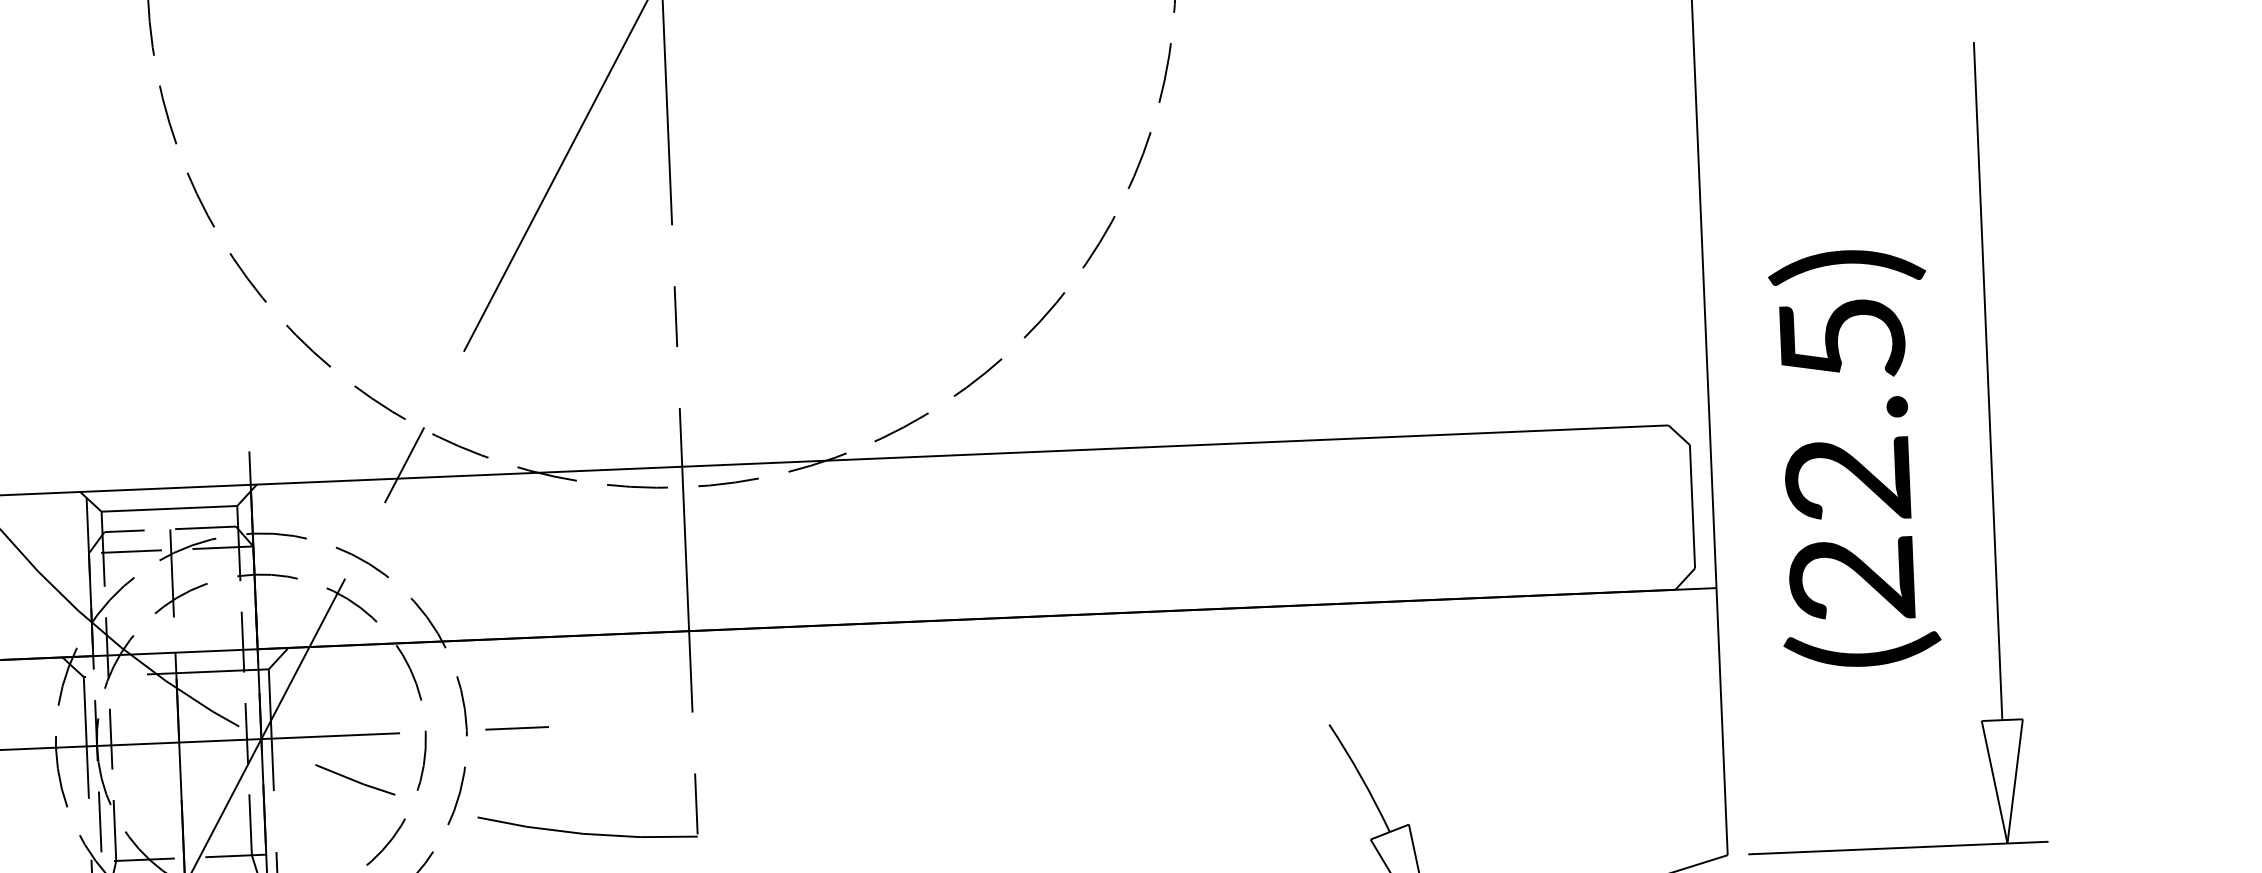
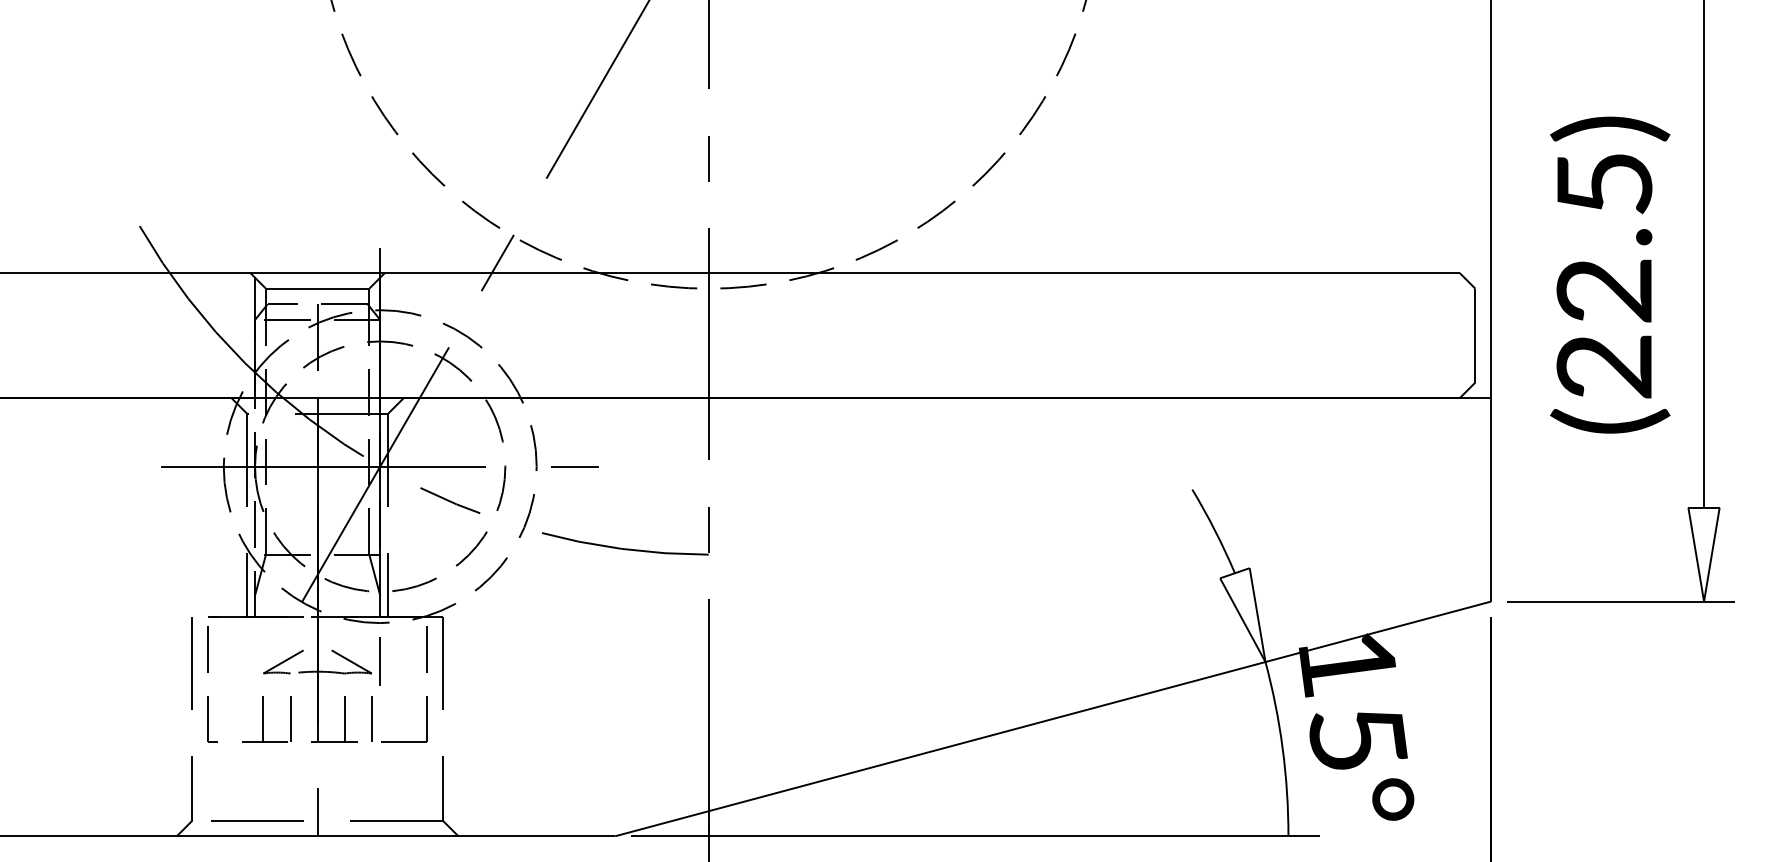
text: (1855, 457) -> (1610, 274), moved

